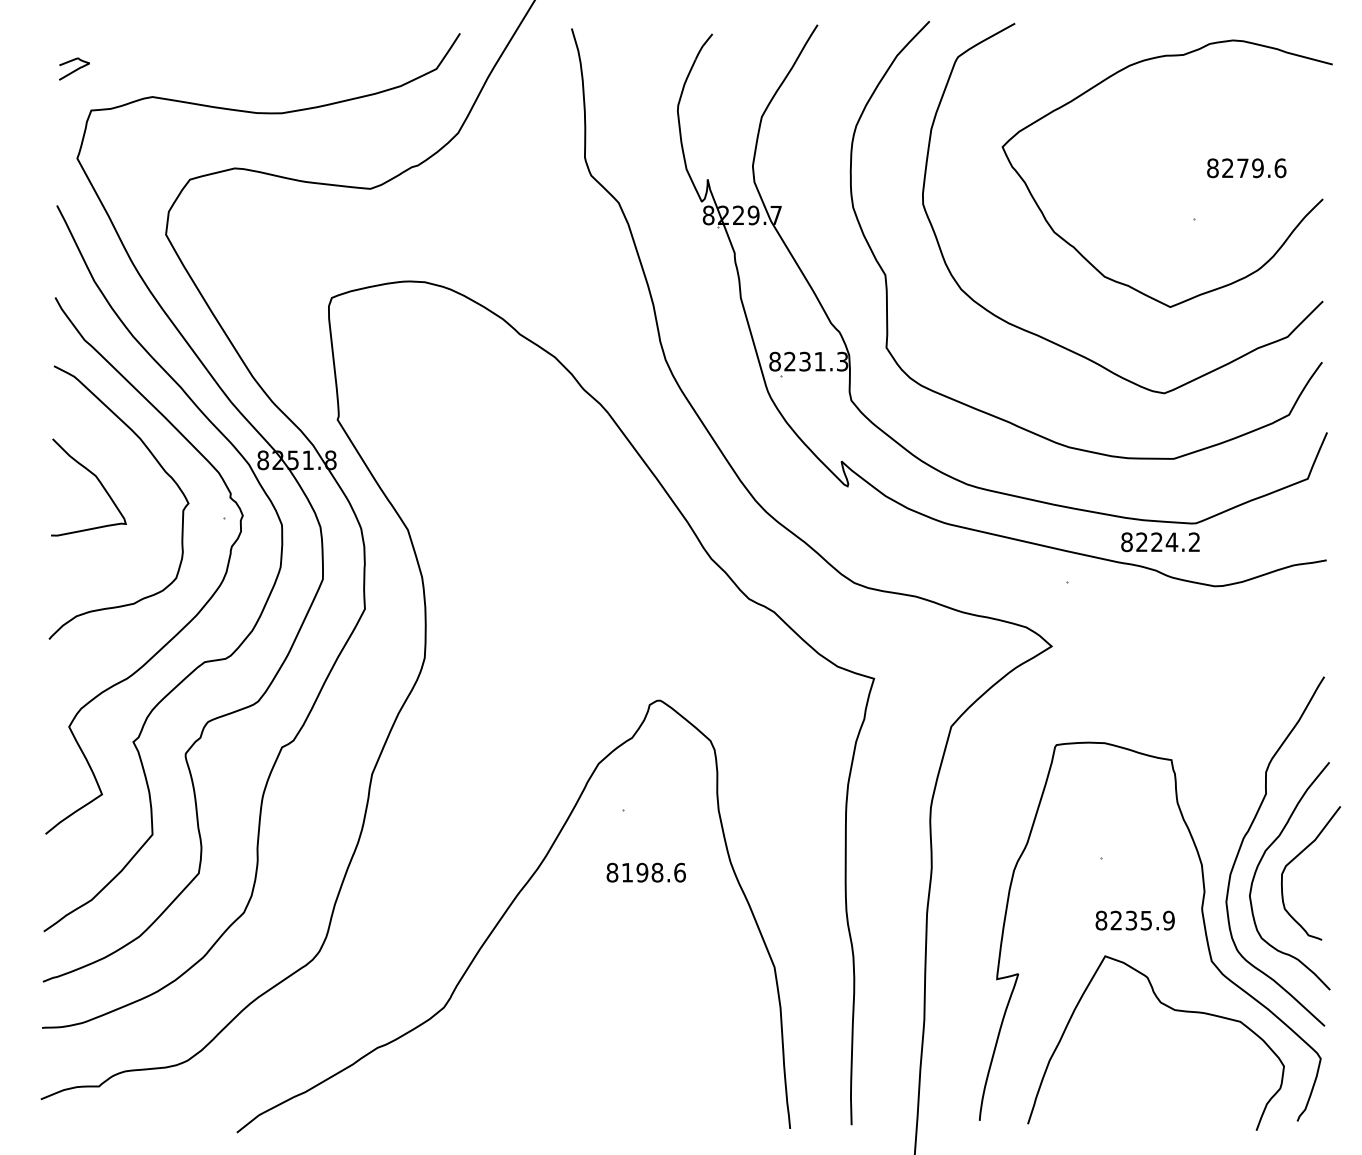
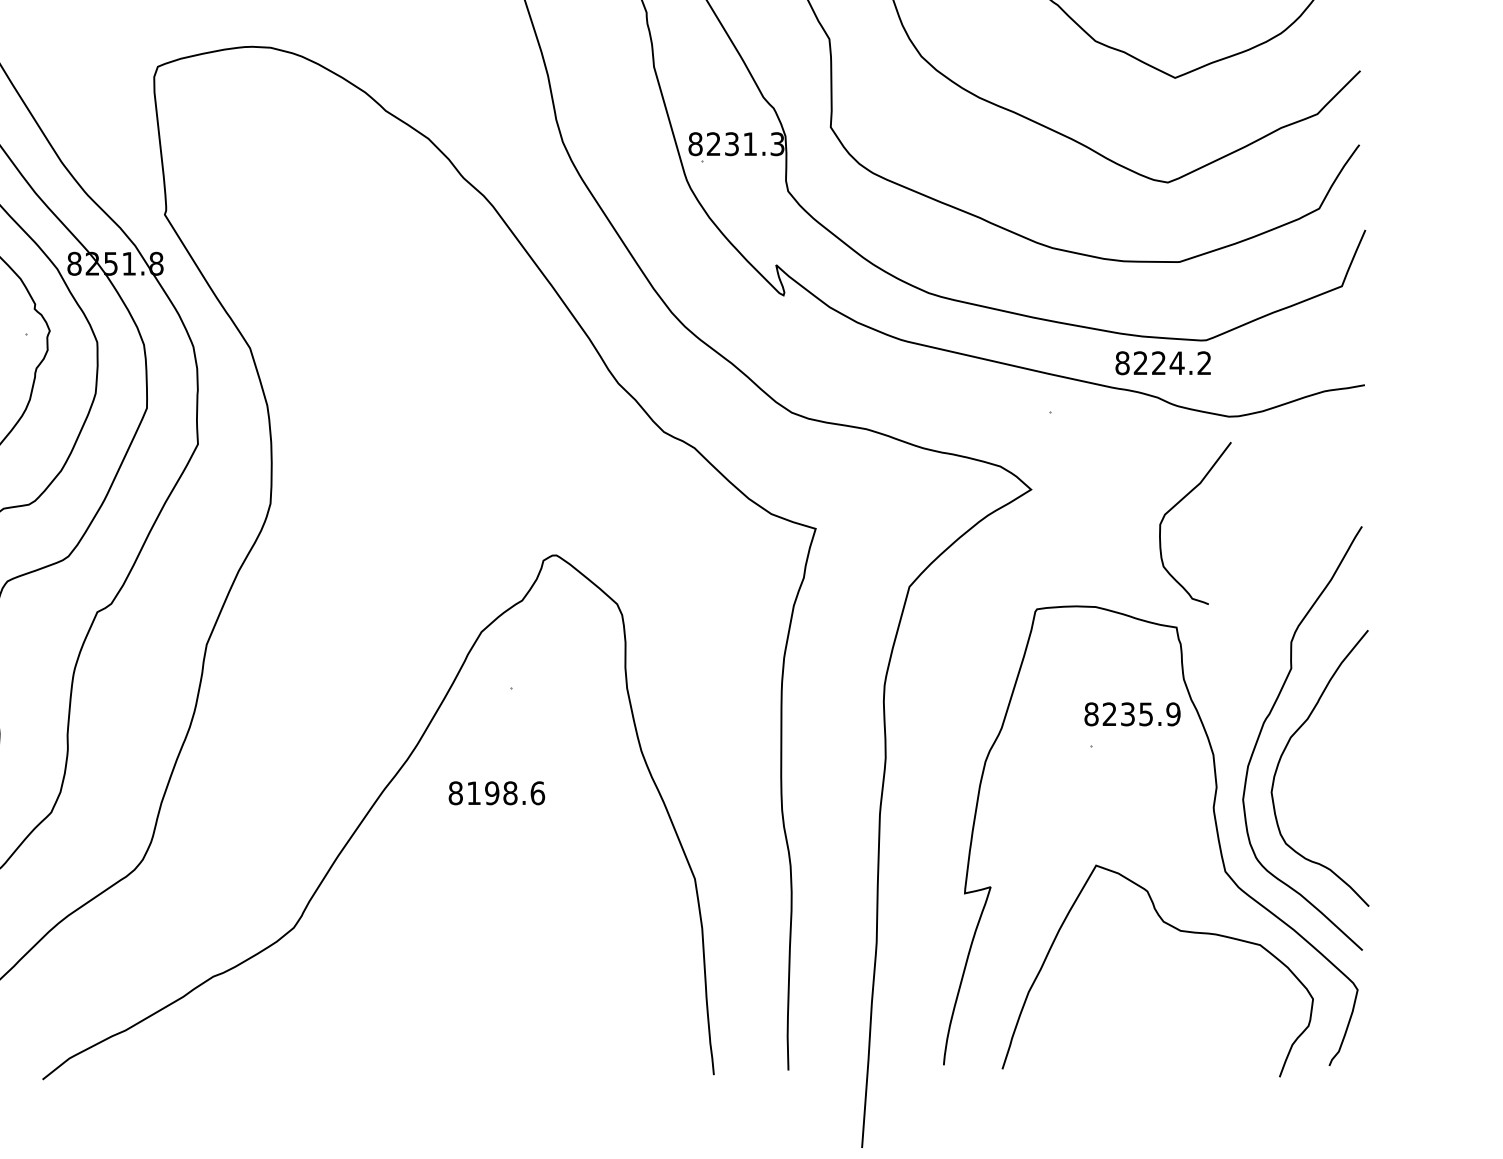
curve: (1297, 857) -> (1178, 504), moved
text: (645, 872) -> (495, 793), moved
text: (1134, 920) -> (1131, 714), moved

